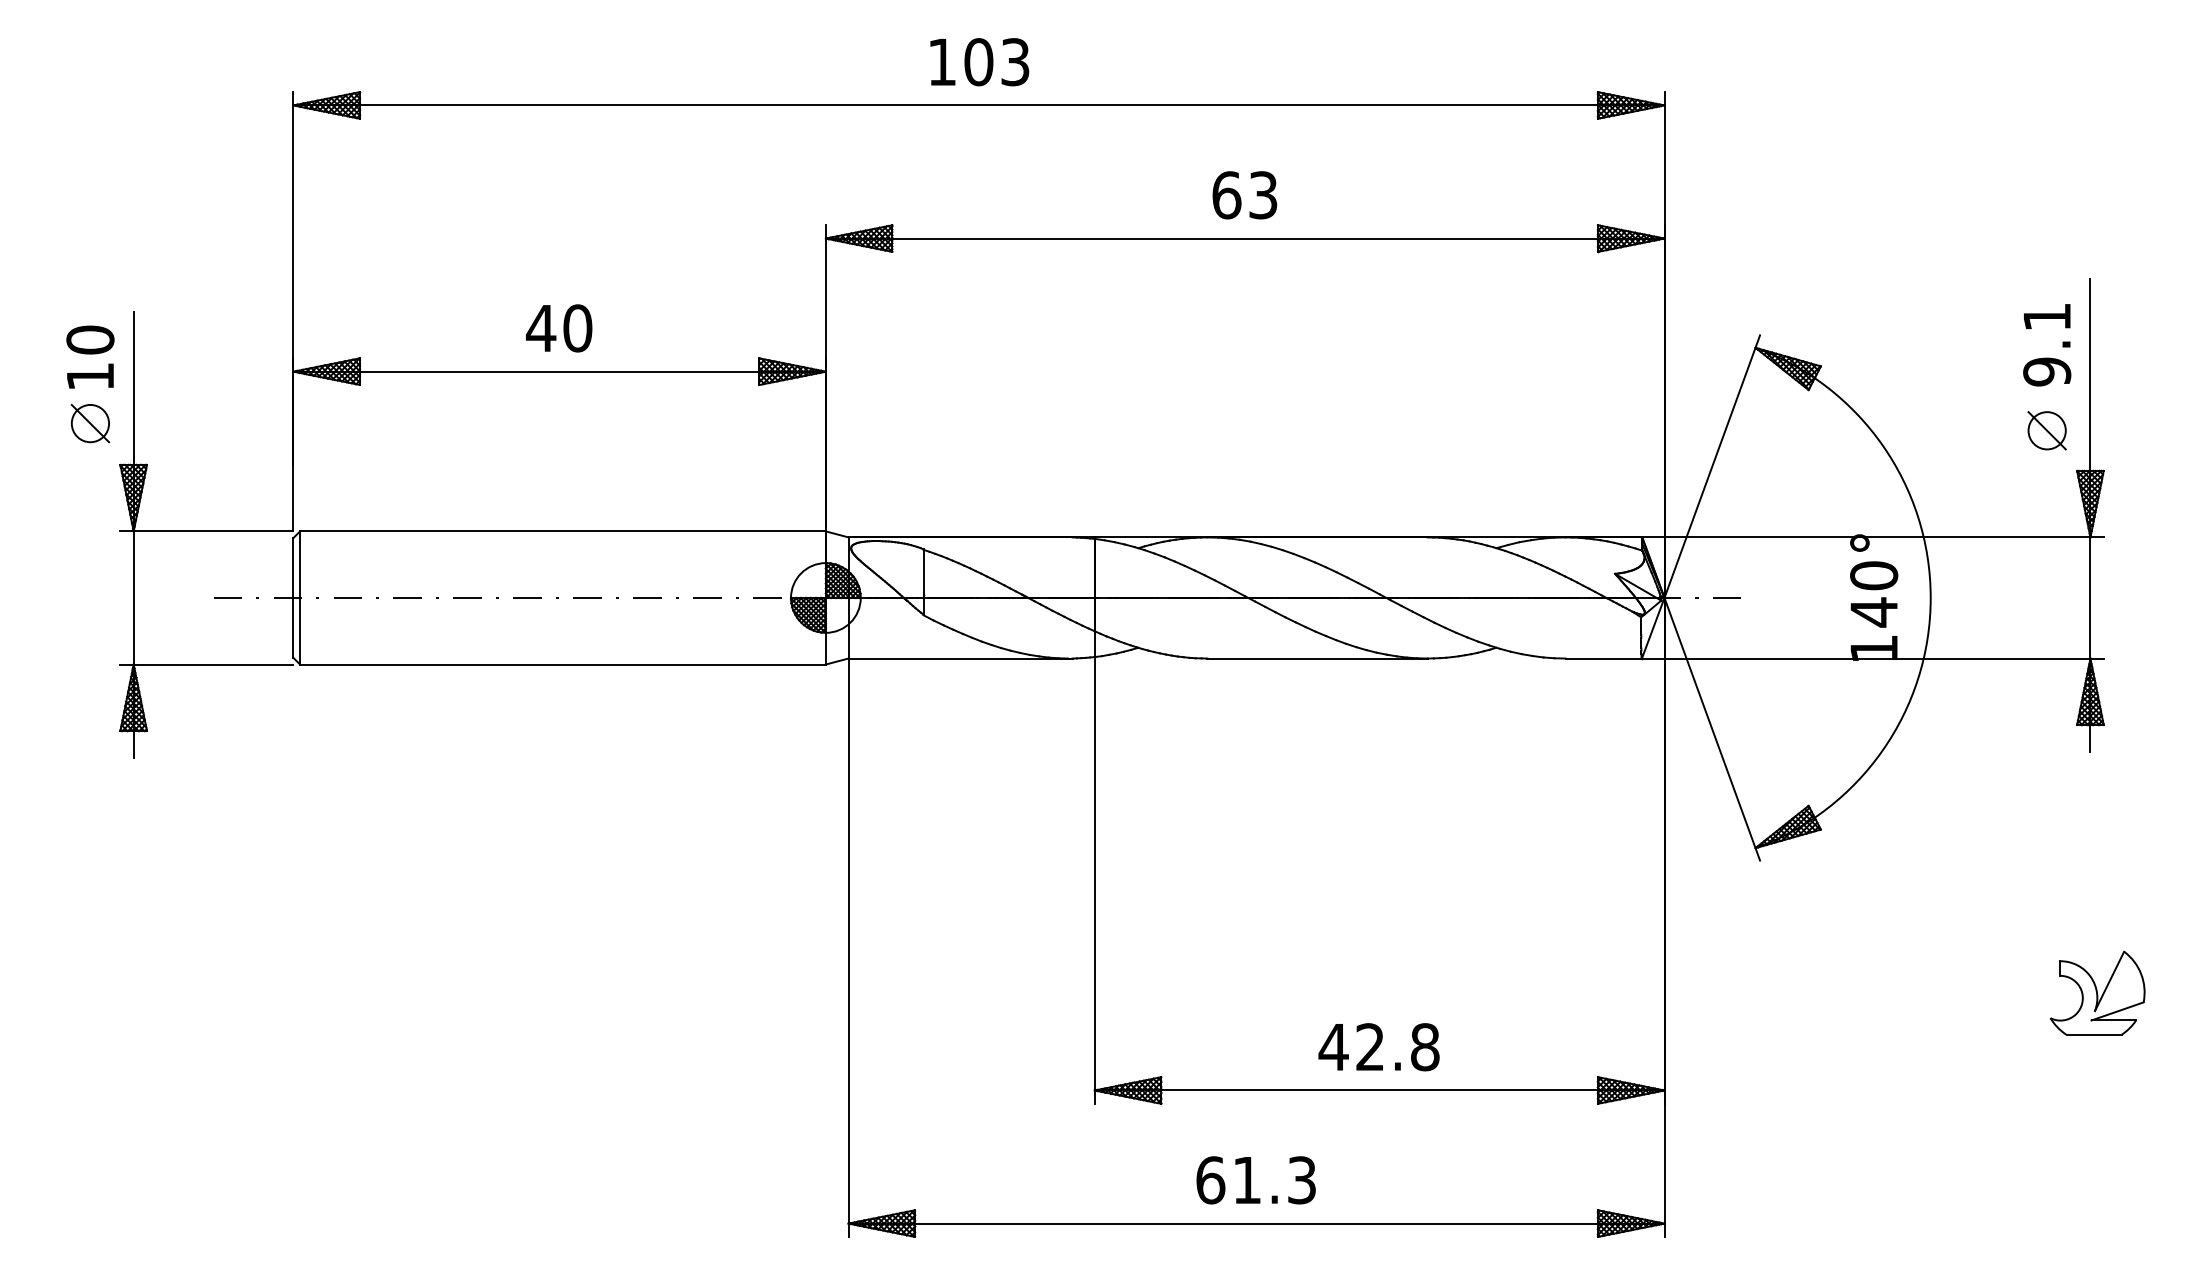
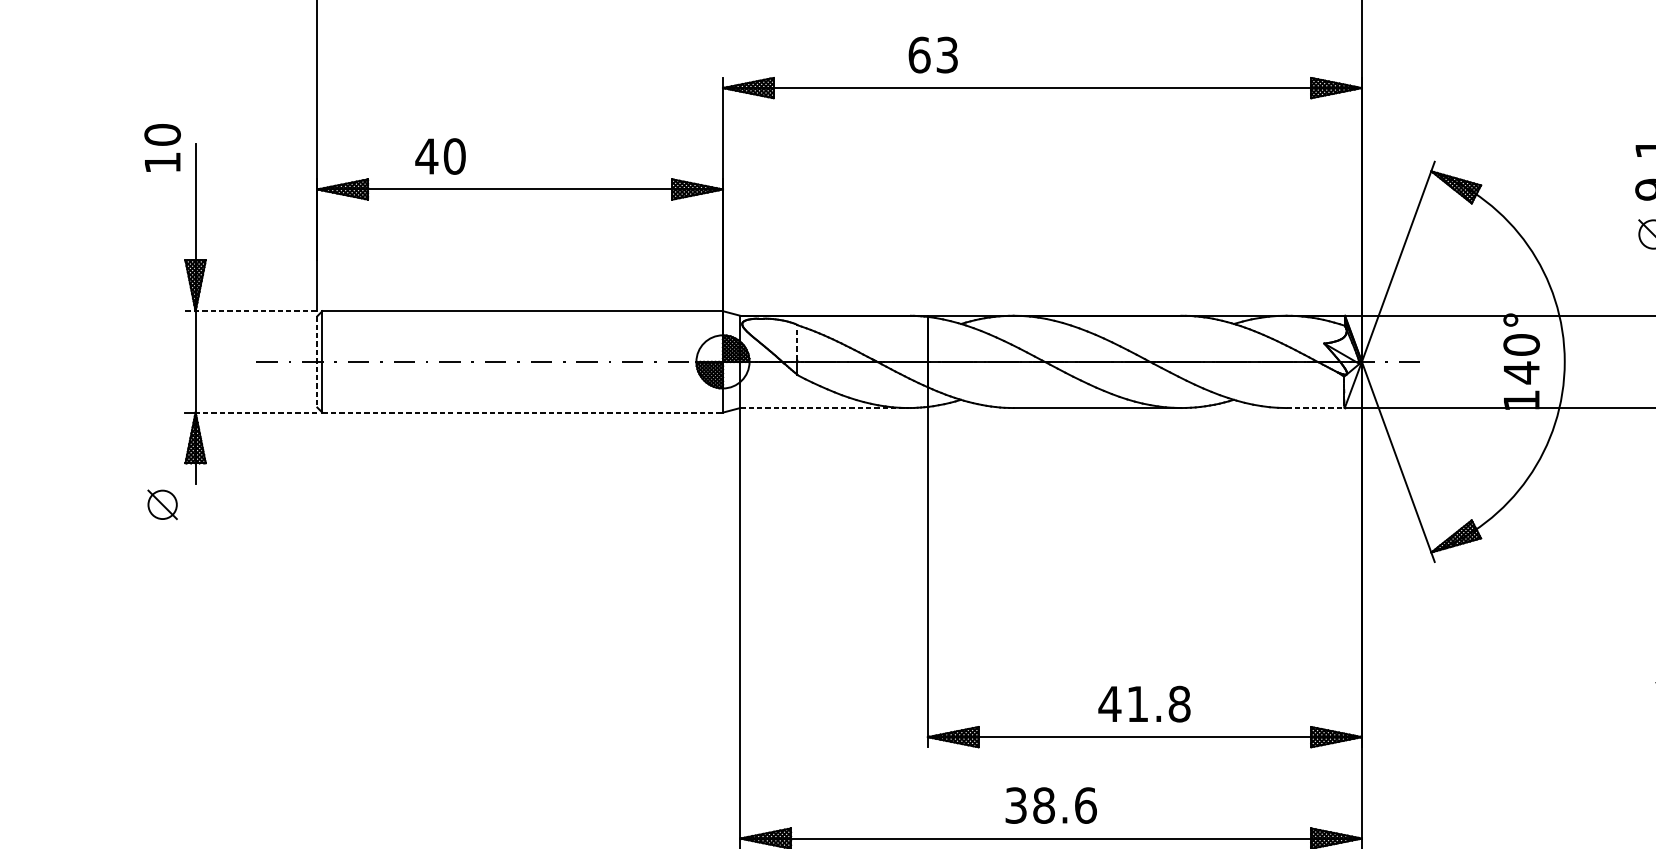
text: (1244, 195) -> (932, 55), moved
text: (559, 328) -> (440, 156), moved
text: (90, 356) -> (162, 147), moved
part: (90, 423) -> (162, 504), moved
line: (206, 531) -> (251, 311), solid -> dashed
line: (923, 571) -> (797, 341), solid -> dashed
line: (293, 597) -> (317, 361), solid -> dashed
line: (959, 658) -> (824, 408), solid -> dashed
line: (1604, 658) -> (1316, 408), solid -> dashed
line: (213, 664) -> (256, 412), solid -> dashed
line: (562, 664) -> (522, 412), solid -> dashed
text: (1369, 1046) -> (1137, 703), 42.8 -> 41.8
text: (1256, 1180) -> (1051, 805), 61.3 -> 38.6

